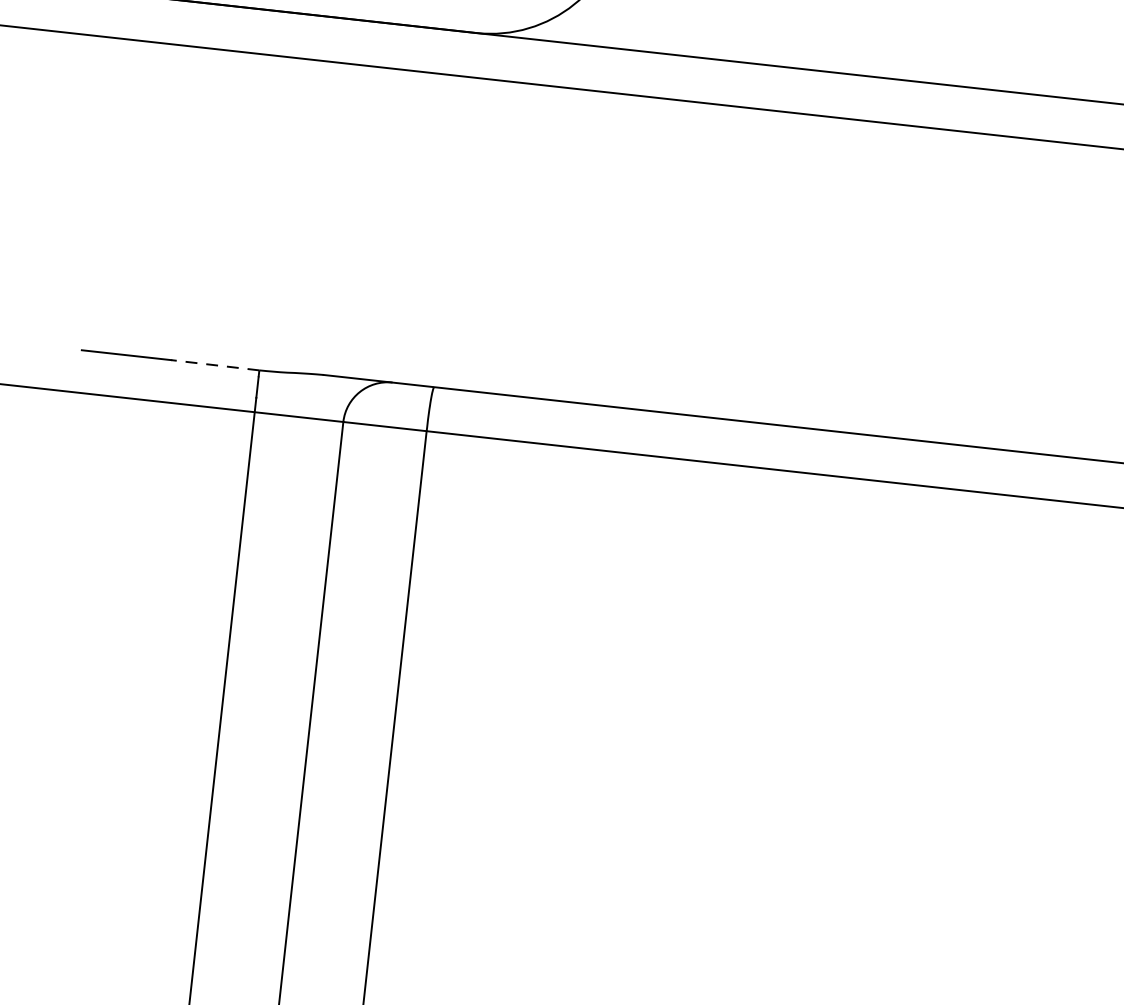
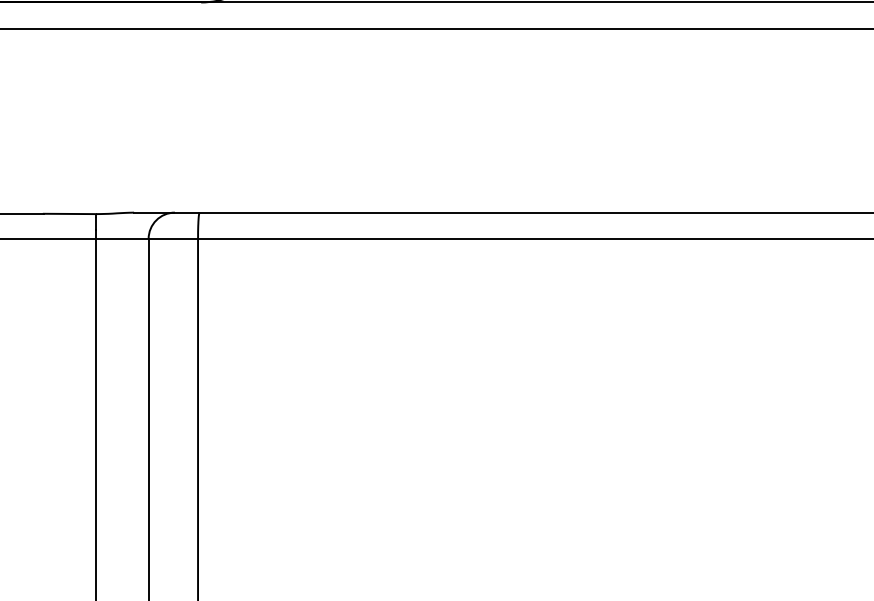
line: (214, 364) -> (69, 213), dashed -> solid

